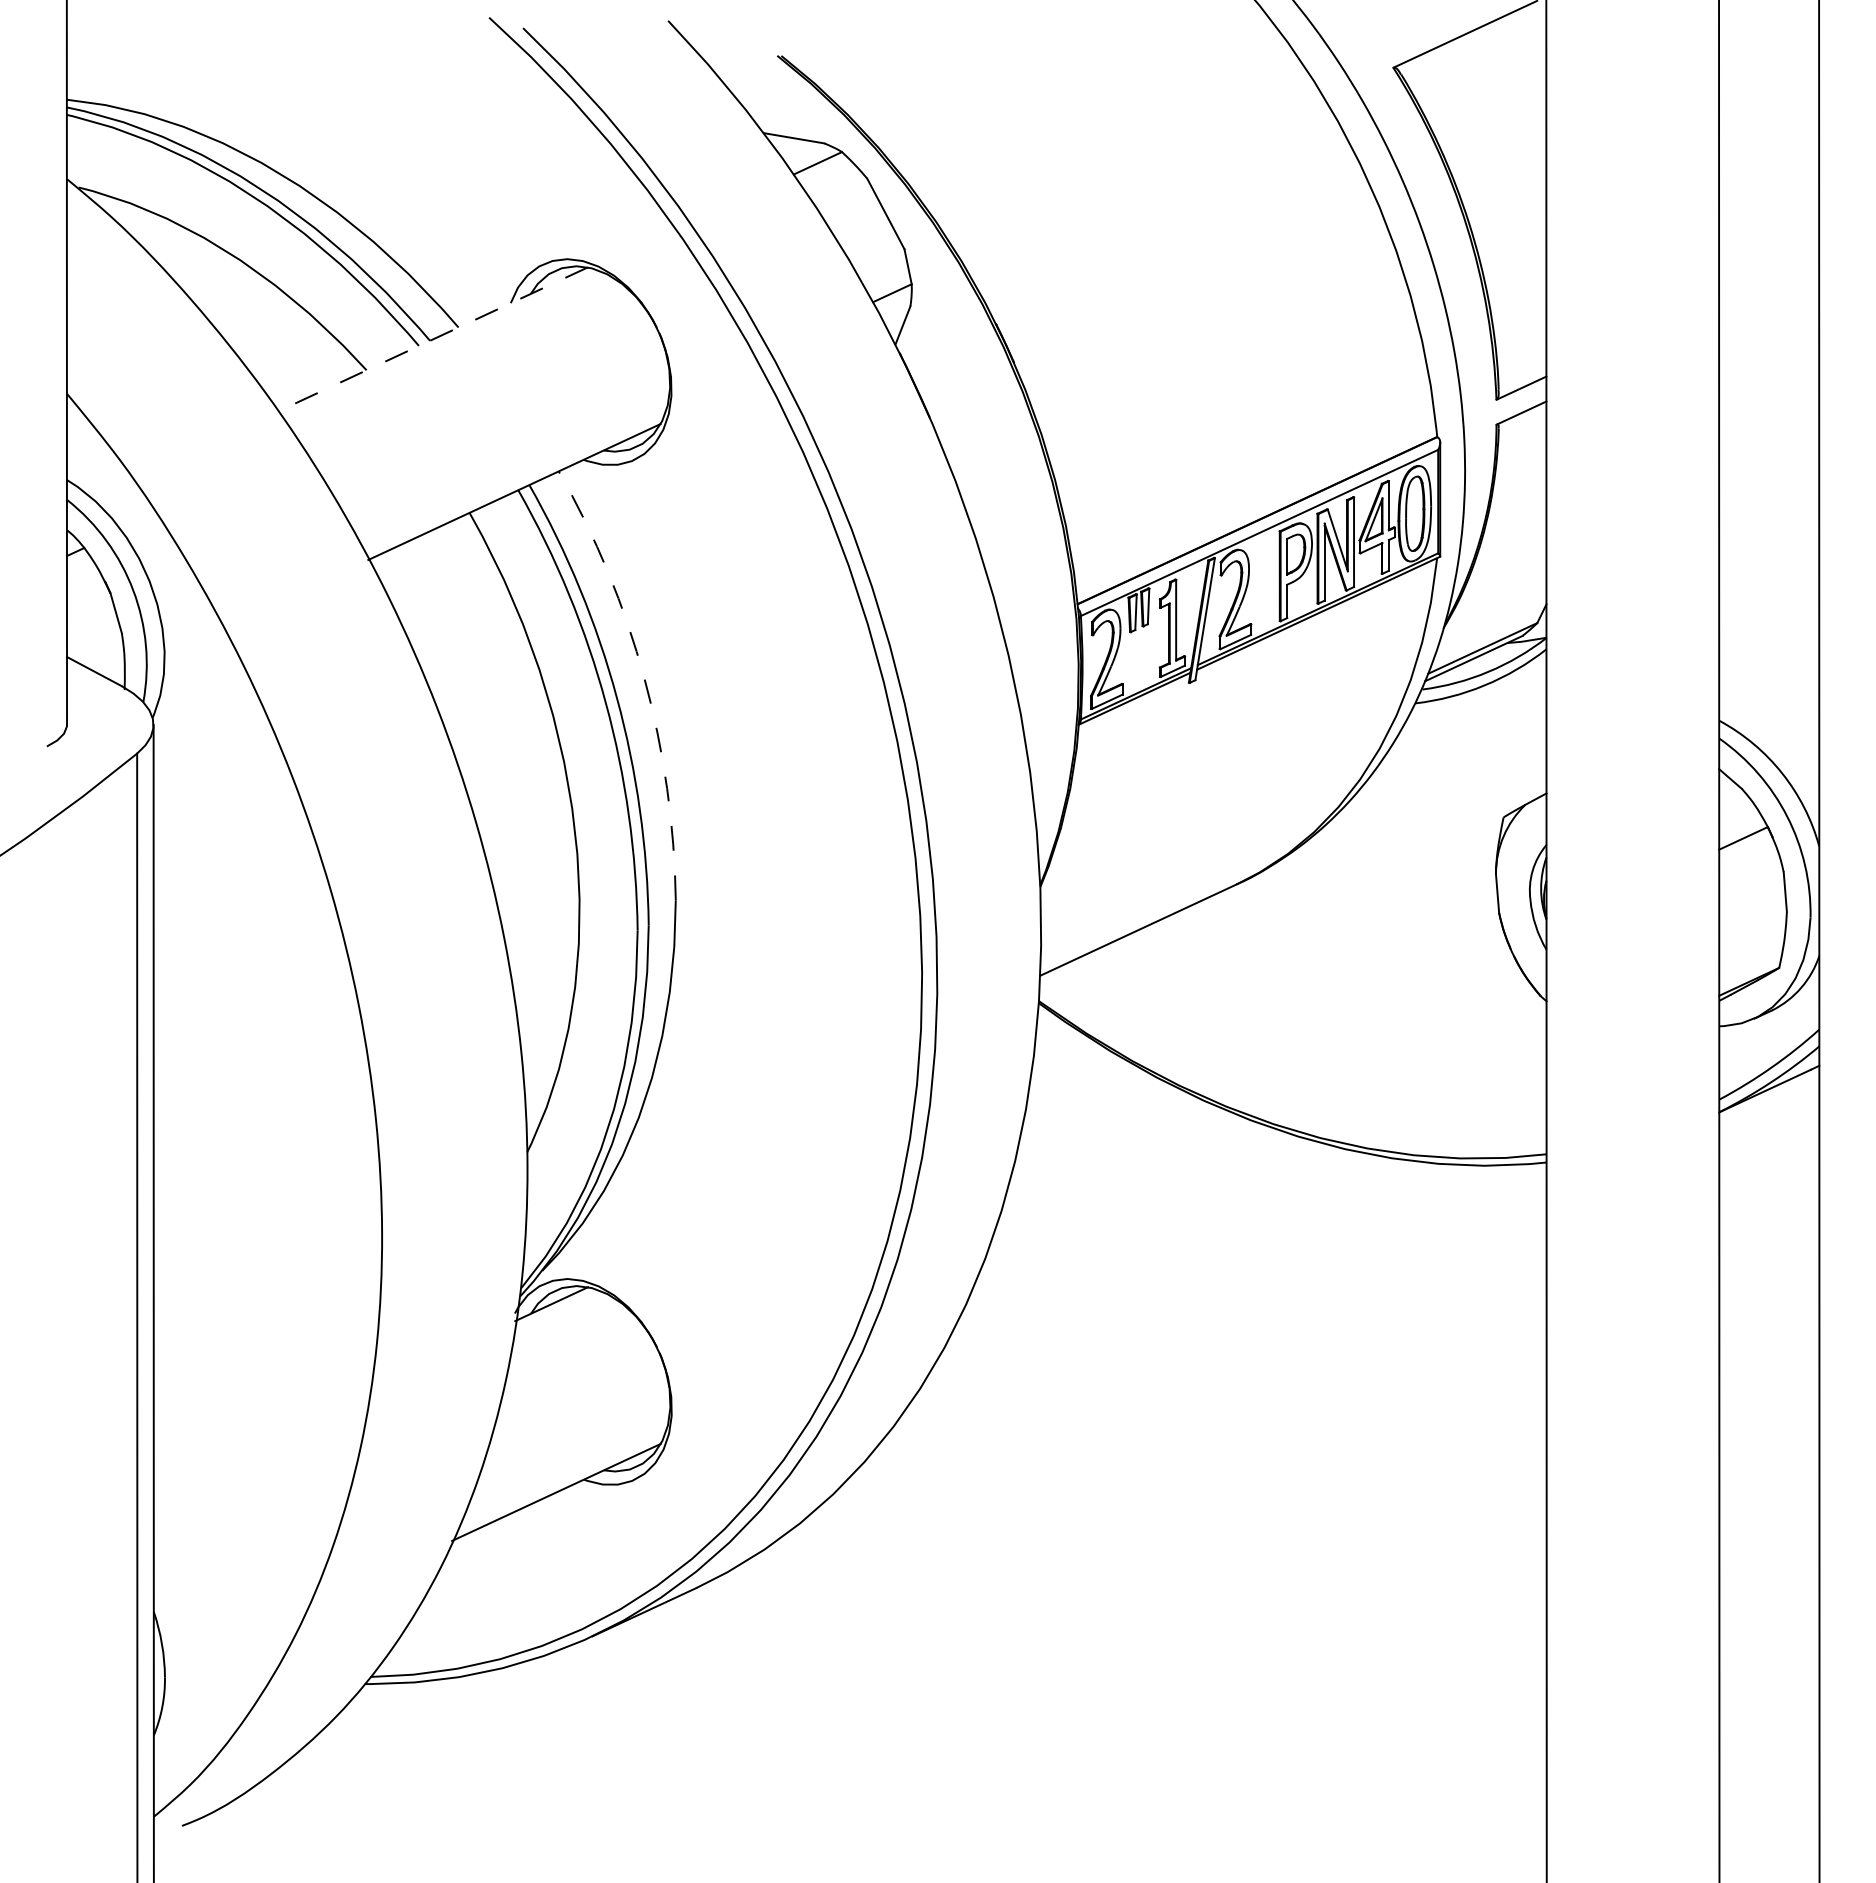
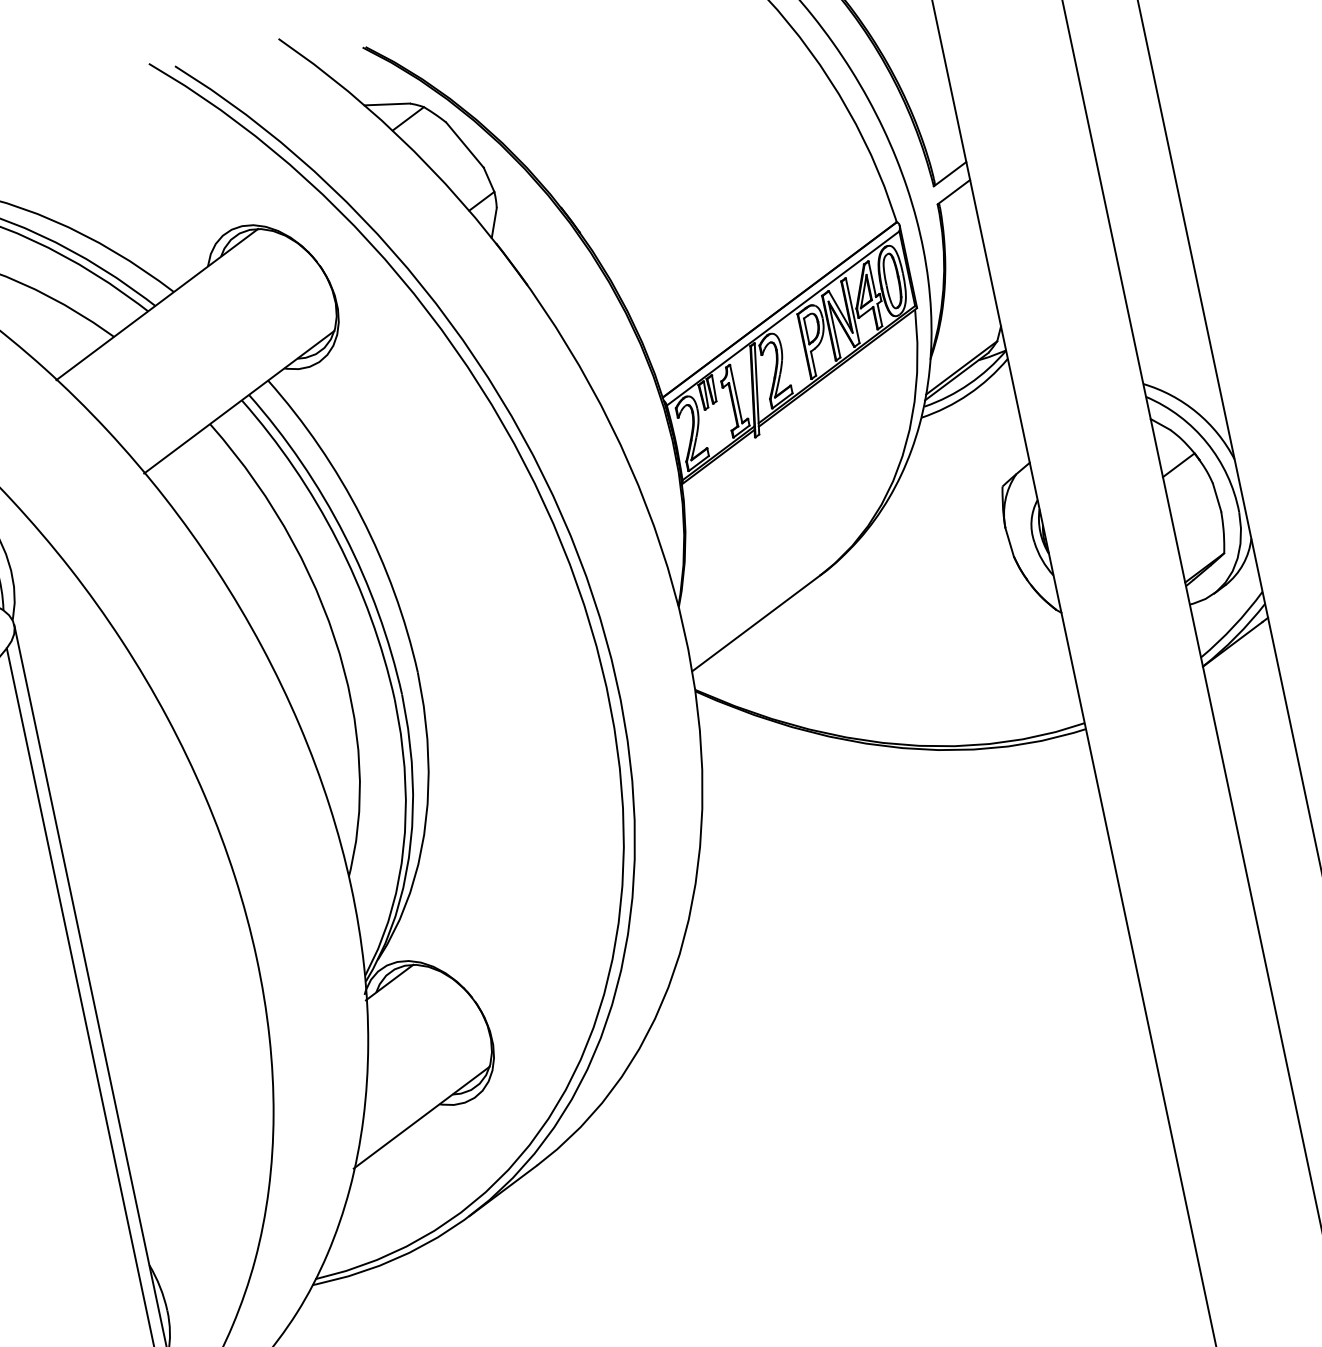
line: (432, 339) -> (156, 304), dashed -> solid
arc: (644, 678) -> (361, 517), dashed -> solid

